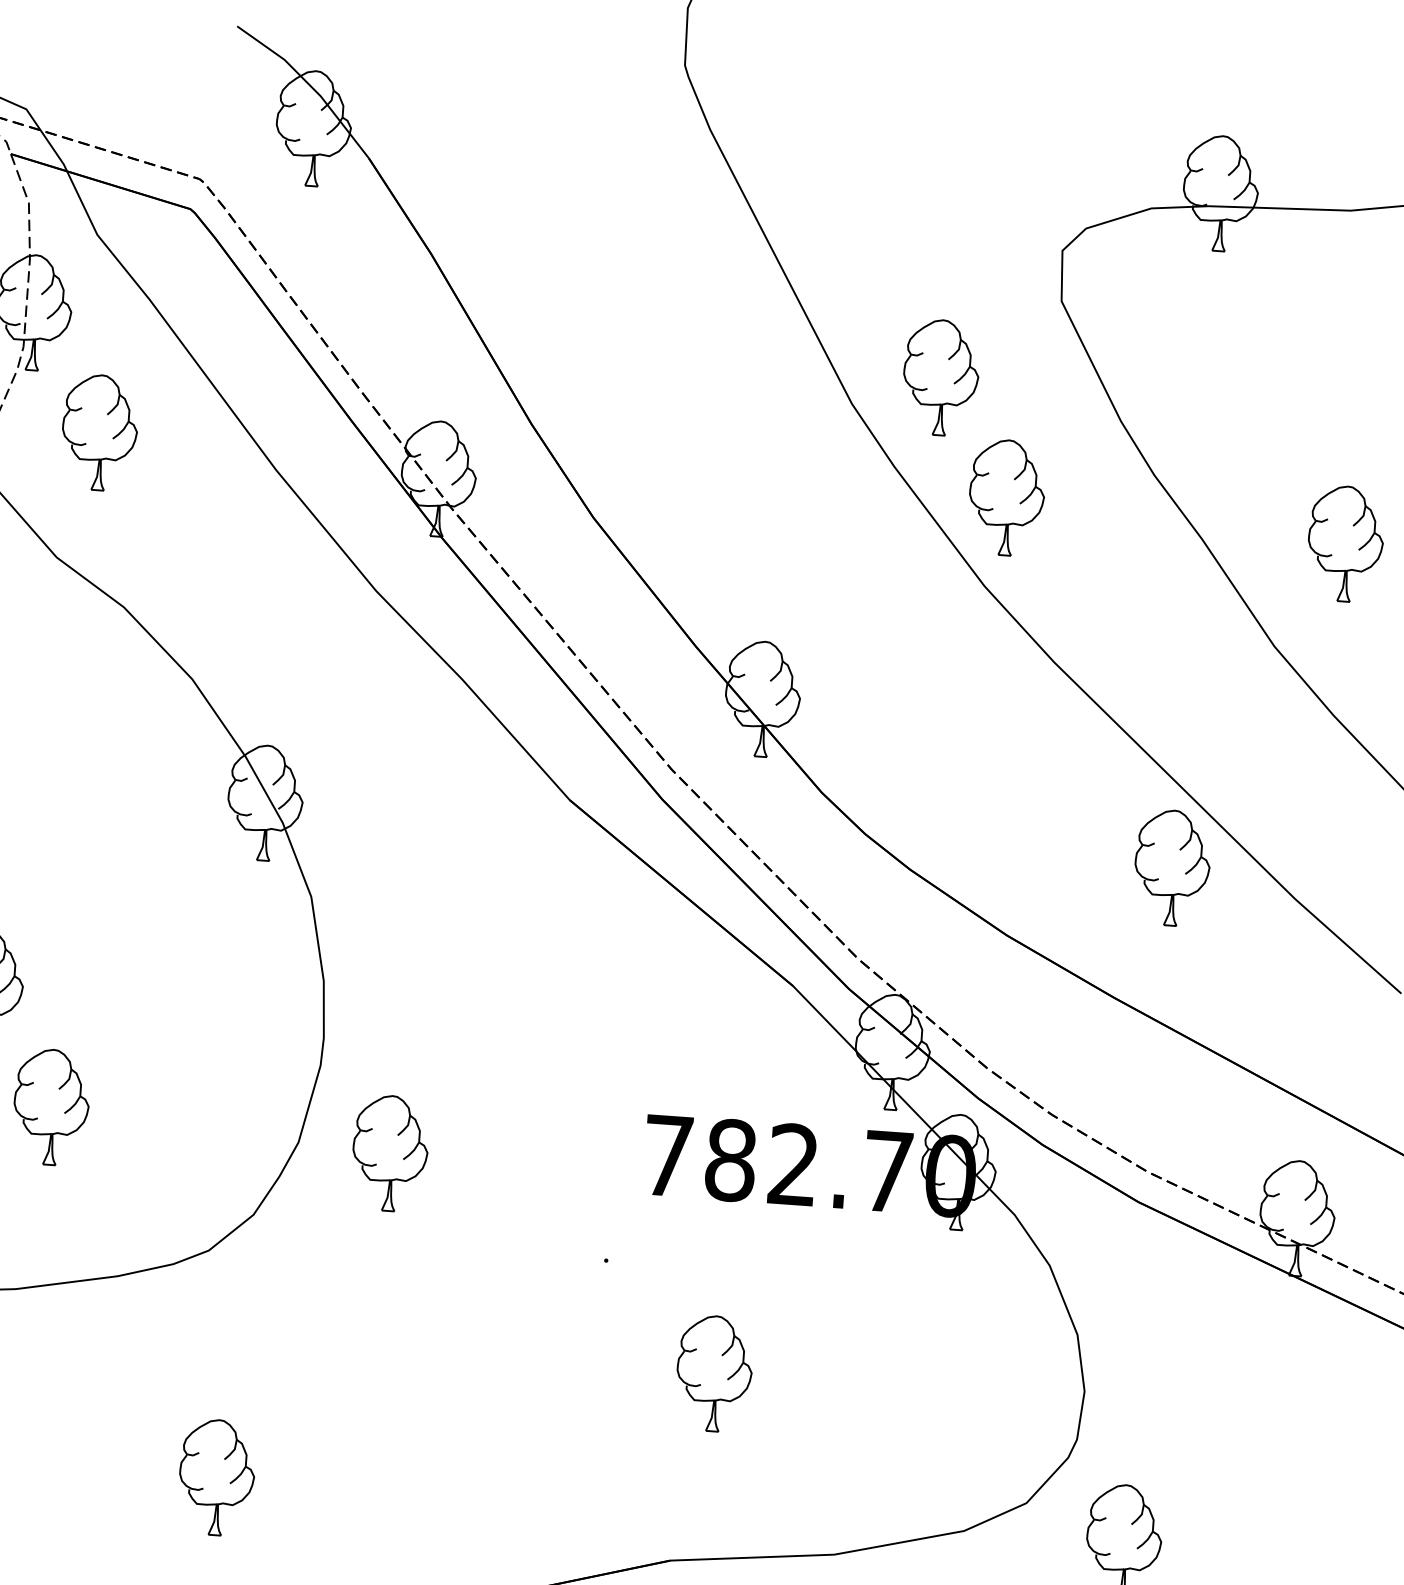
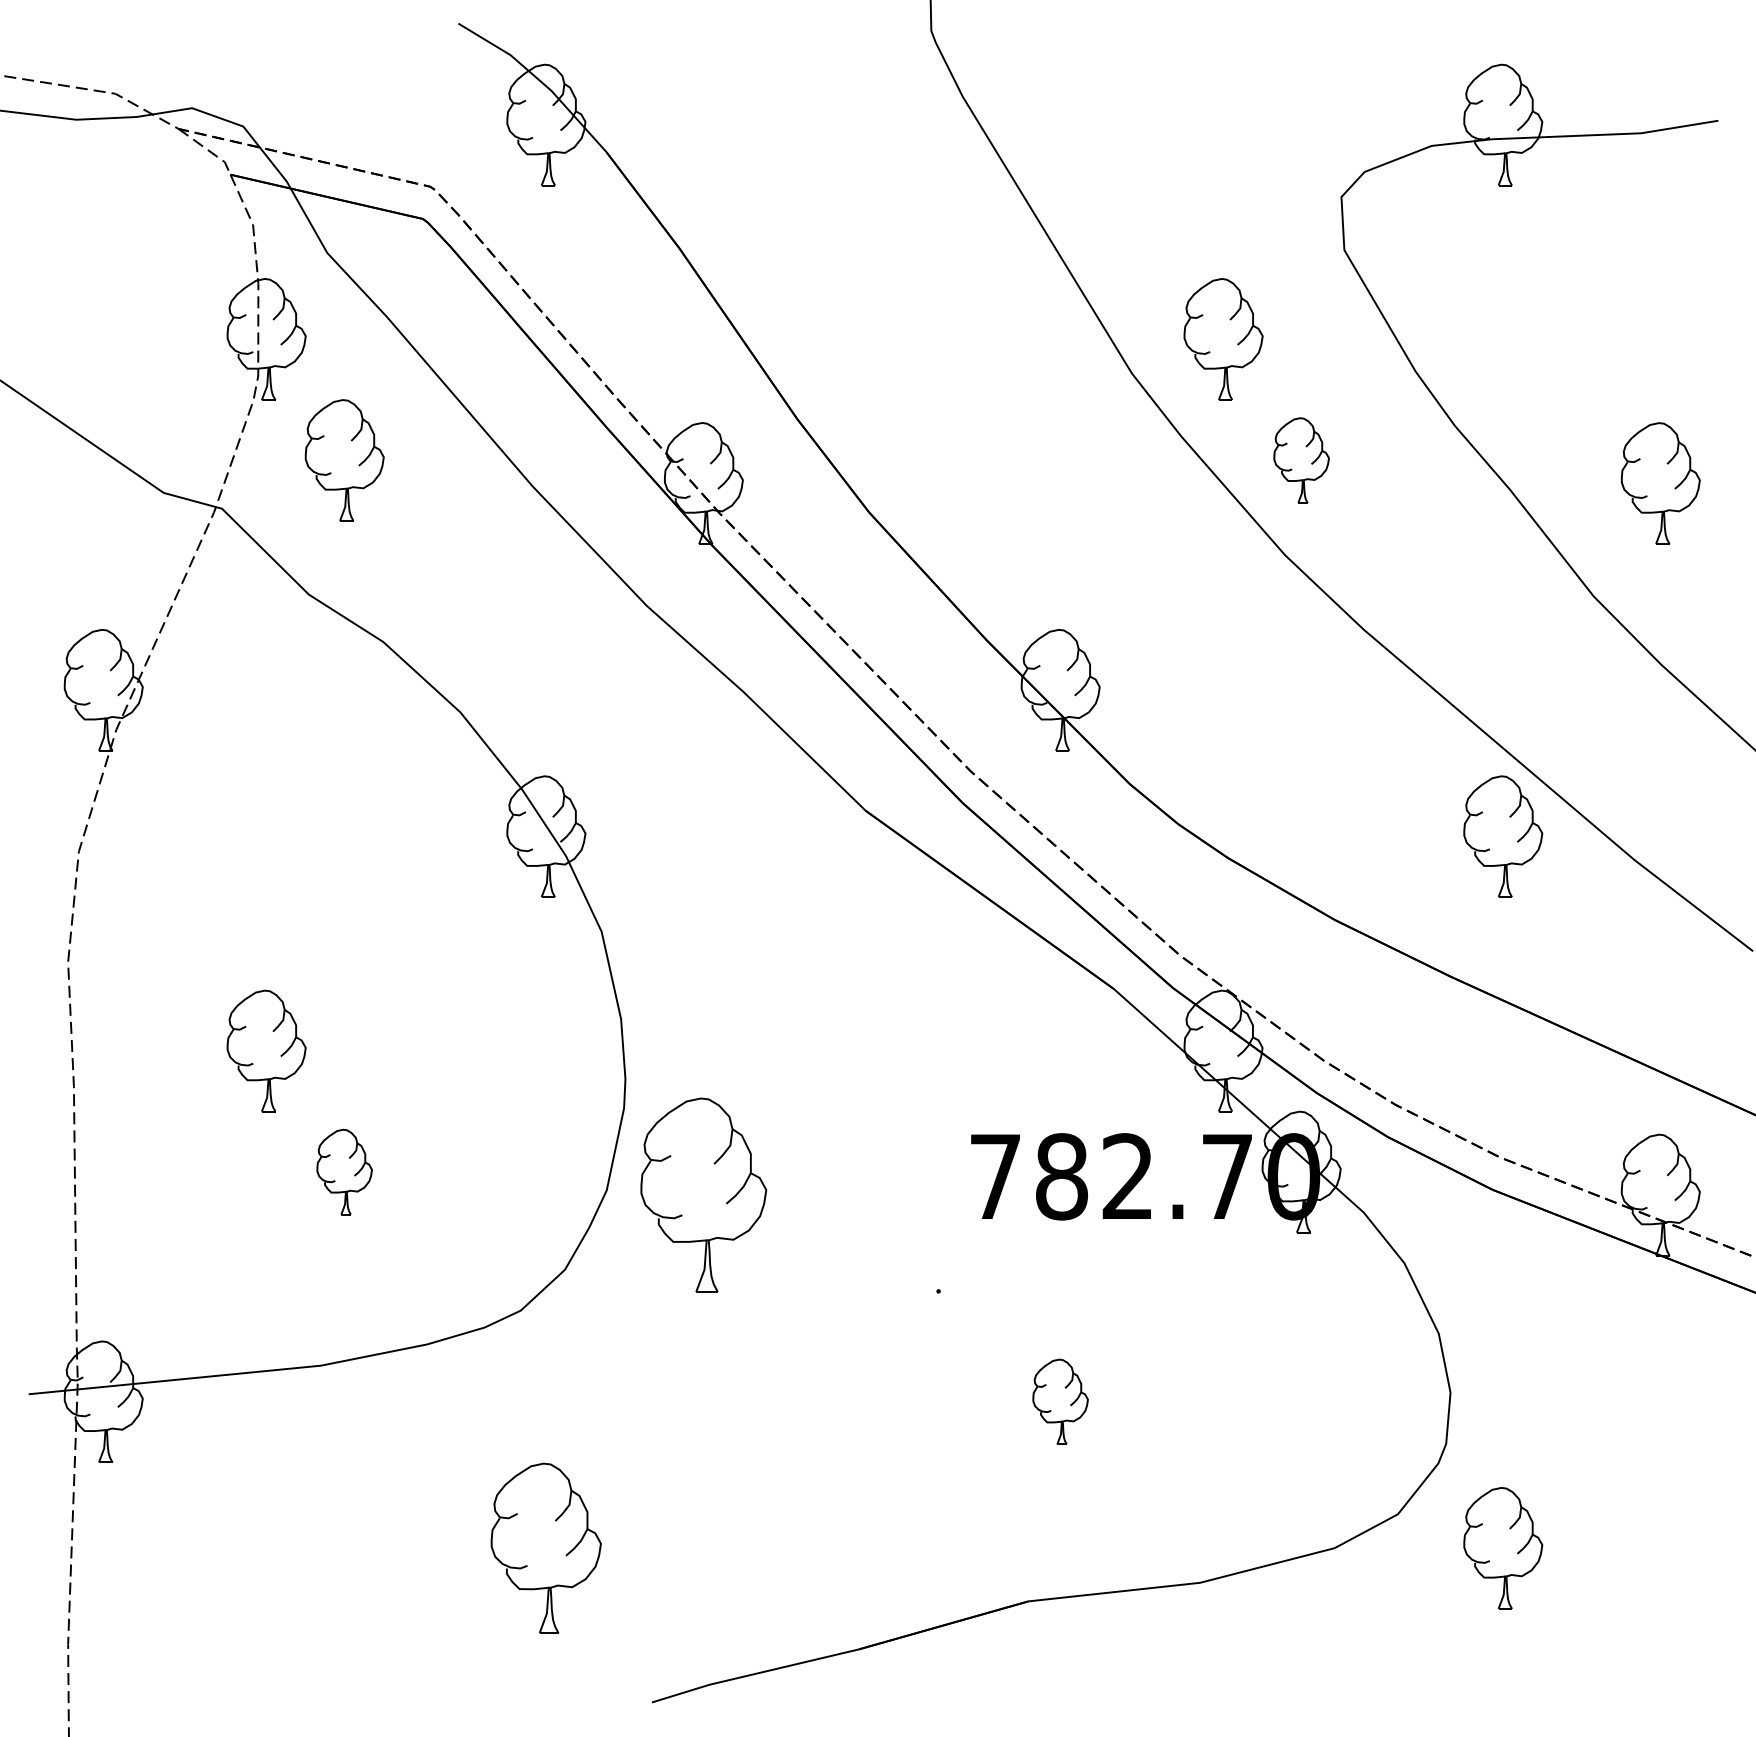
part: (1006, 497) -> (1301, 460), size x0.7
part: (51, 1106) -> (344, 1171), size x0.7
part: (389, 1152) -> (703, 1194), size x1.6
part: (714, 1373) -> (1060, 1401), size x0.7
part: (217, 1477) -> (546, 1548), size x1.4

